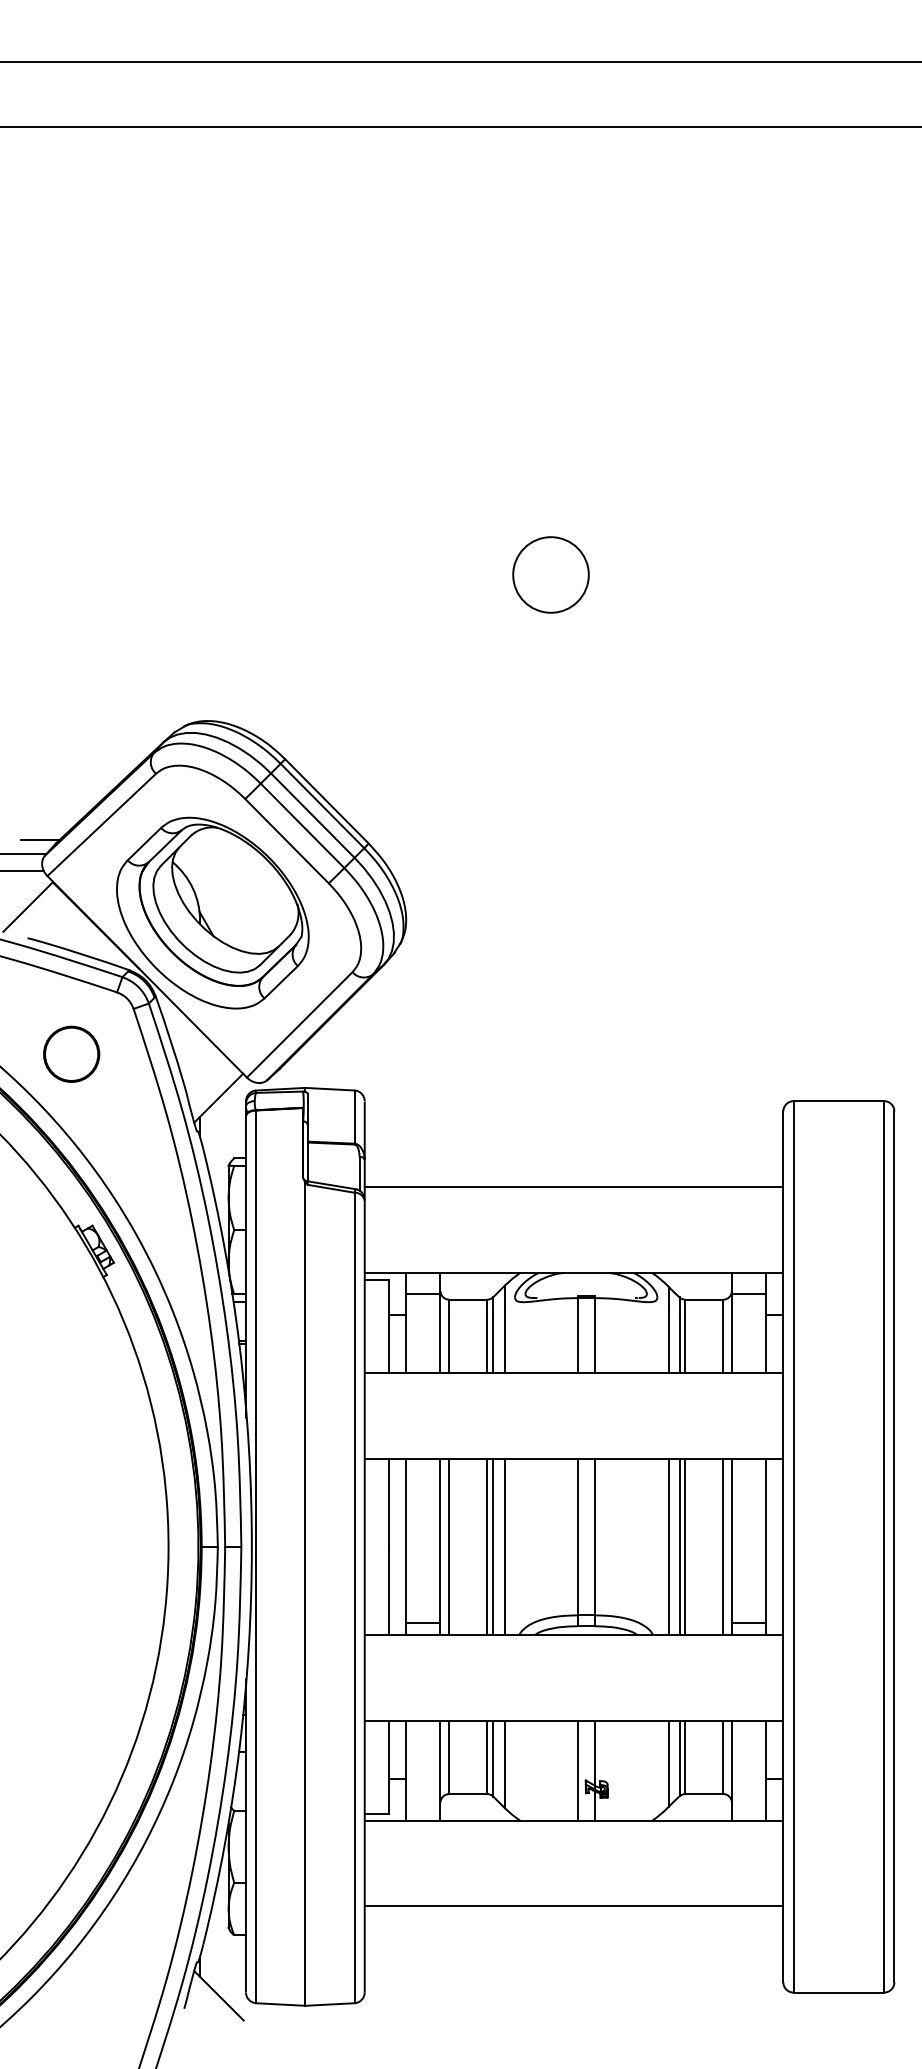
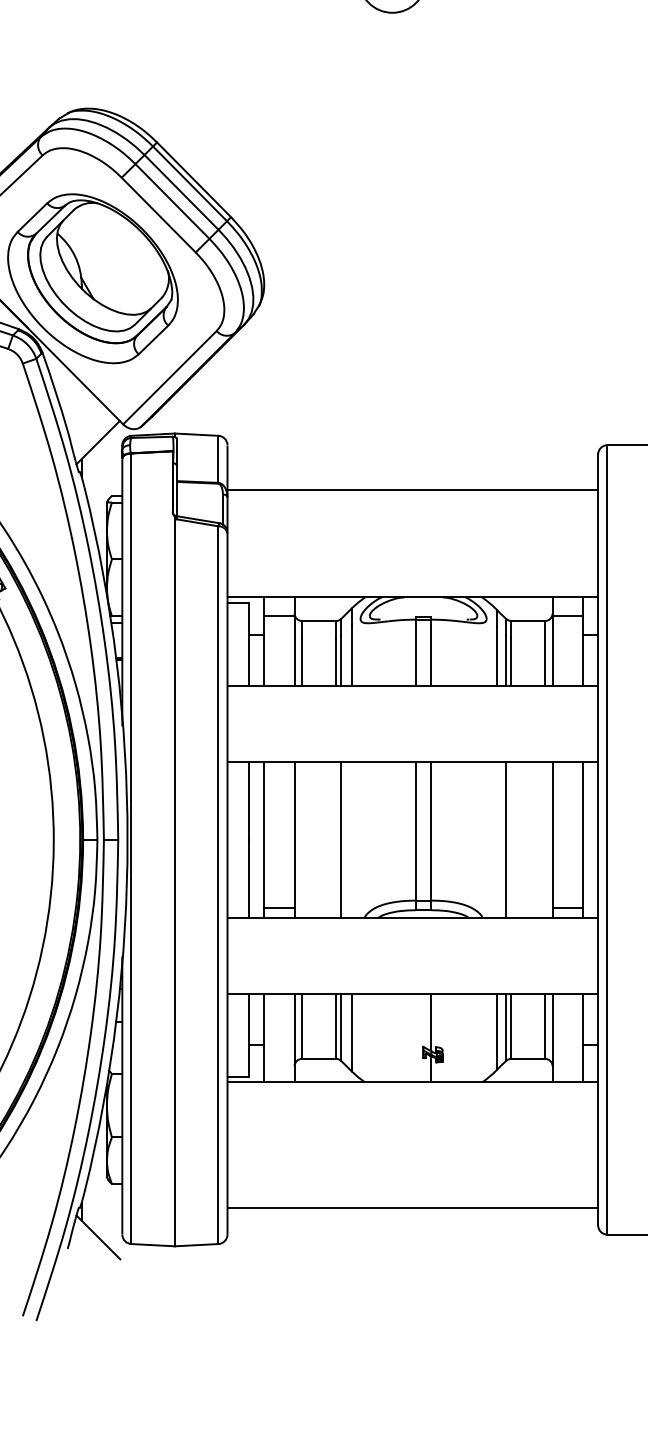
line: (573, 1187) -> (412, 489), moved
line: (449, 1546) -> (302, 839), removed
line: (487, 1546) -> (336, 839), removed
line: (504, 1546) -> (351, 839), removed
line: (668, 1546) -> (496, 839), removed
line: (685, 1546) -> (511, 839), removed
line: (723, 1546) -> (545, 839), removed
line: (577, 1770) -> (415, 1037), removed
line: (573, 1906) -> (412, 1207), moved

